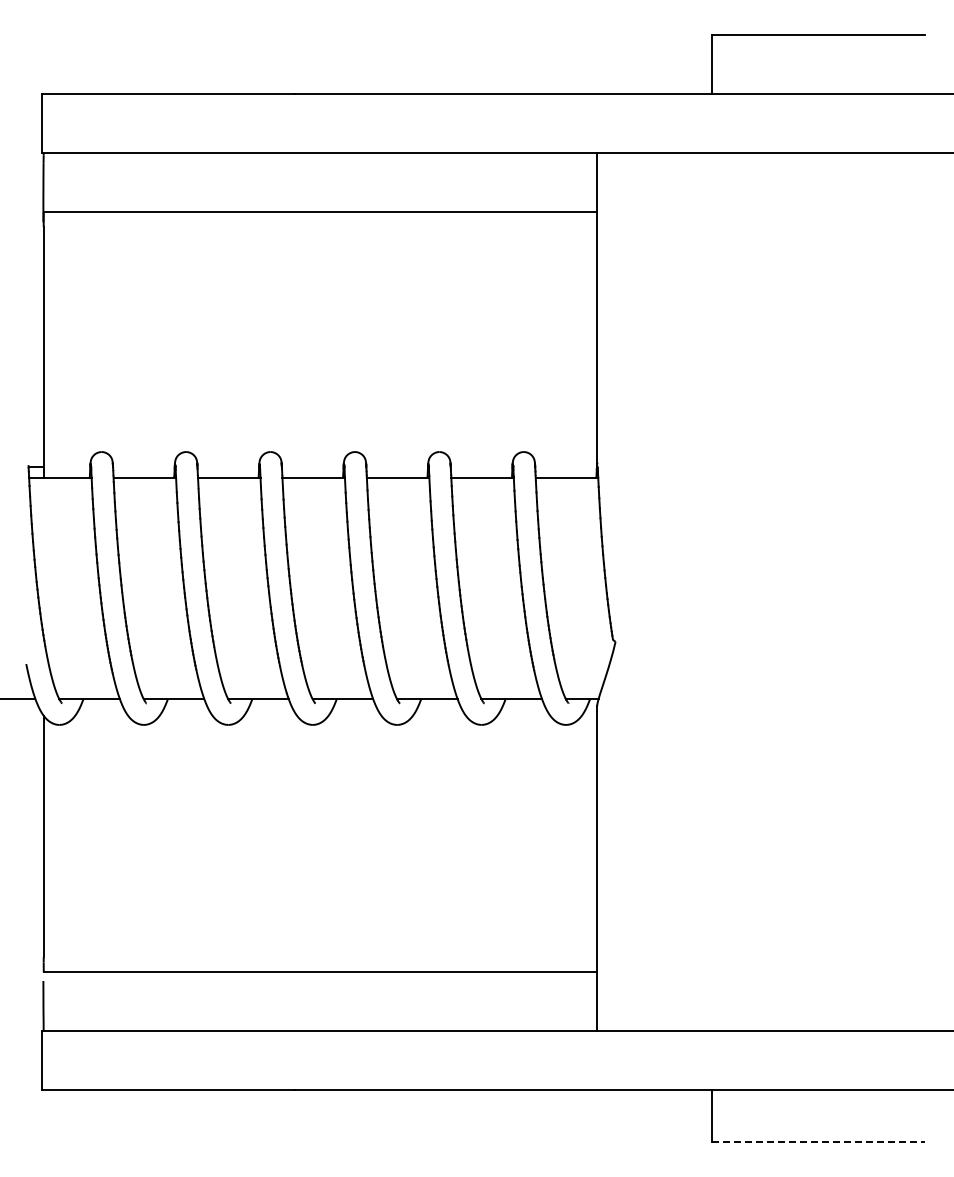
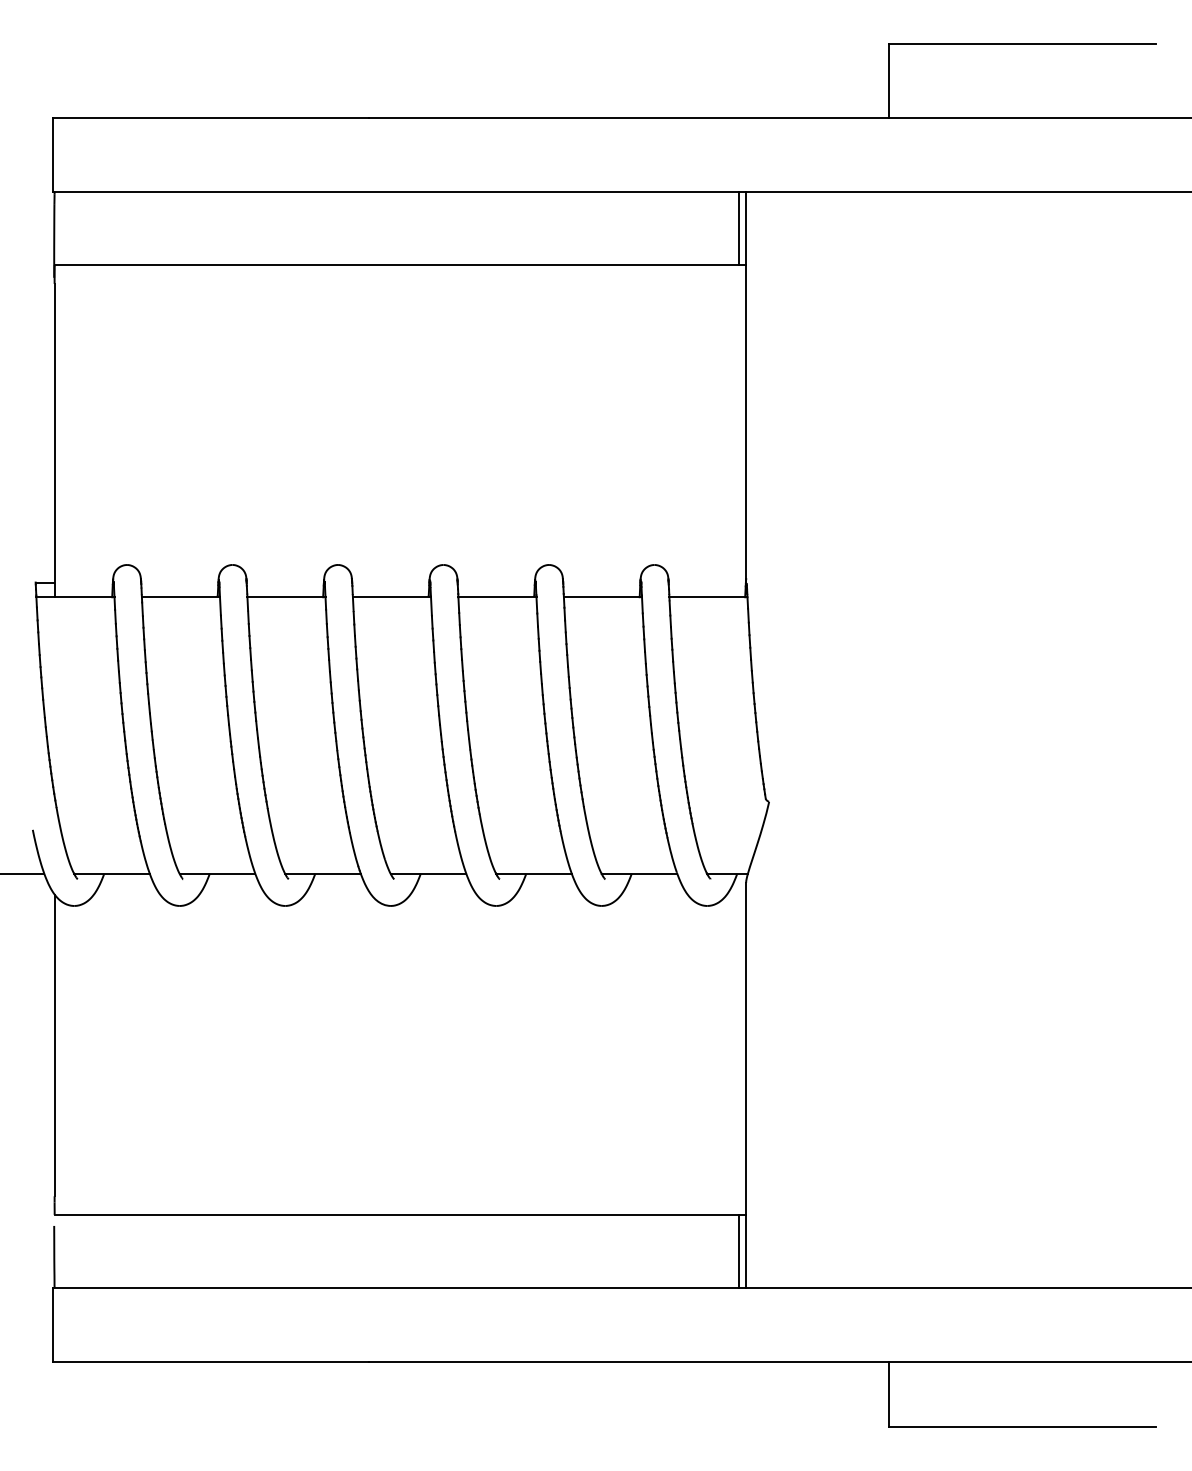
line: (591, 182) -> (739, 228), added
line: (591, 1001) -> (739, 1251), added
line: (818, 1141) -> (1022, 1426), dashed -> solid

